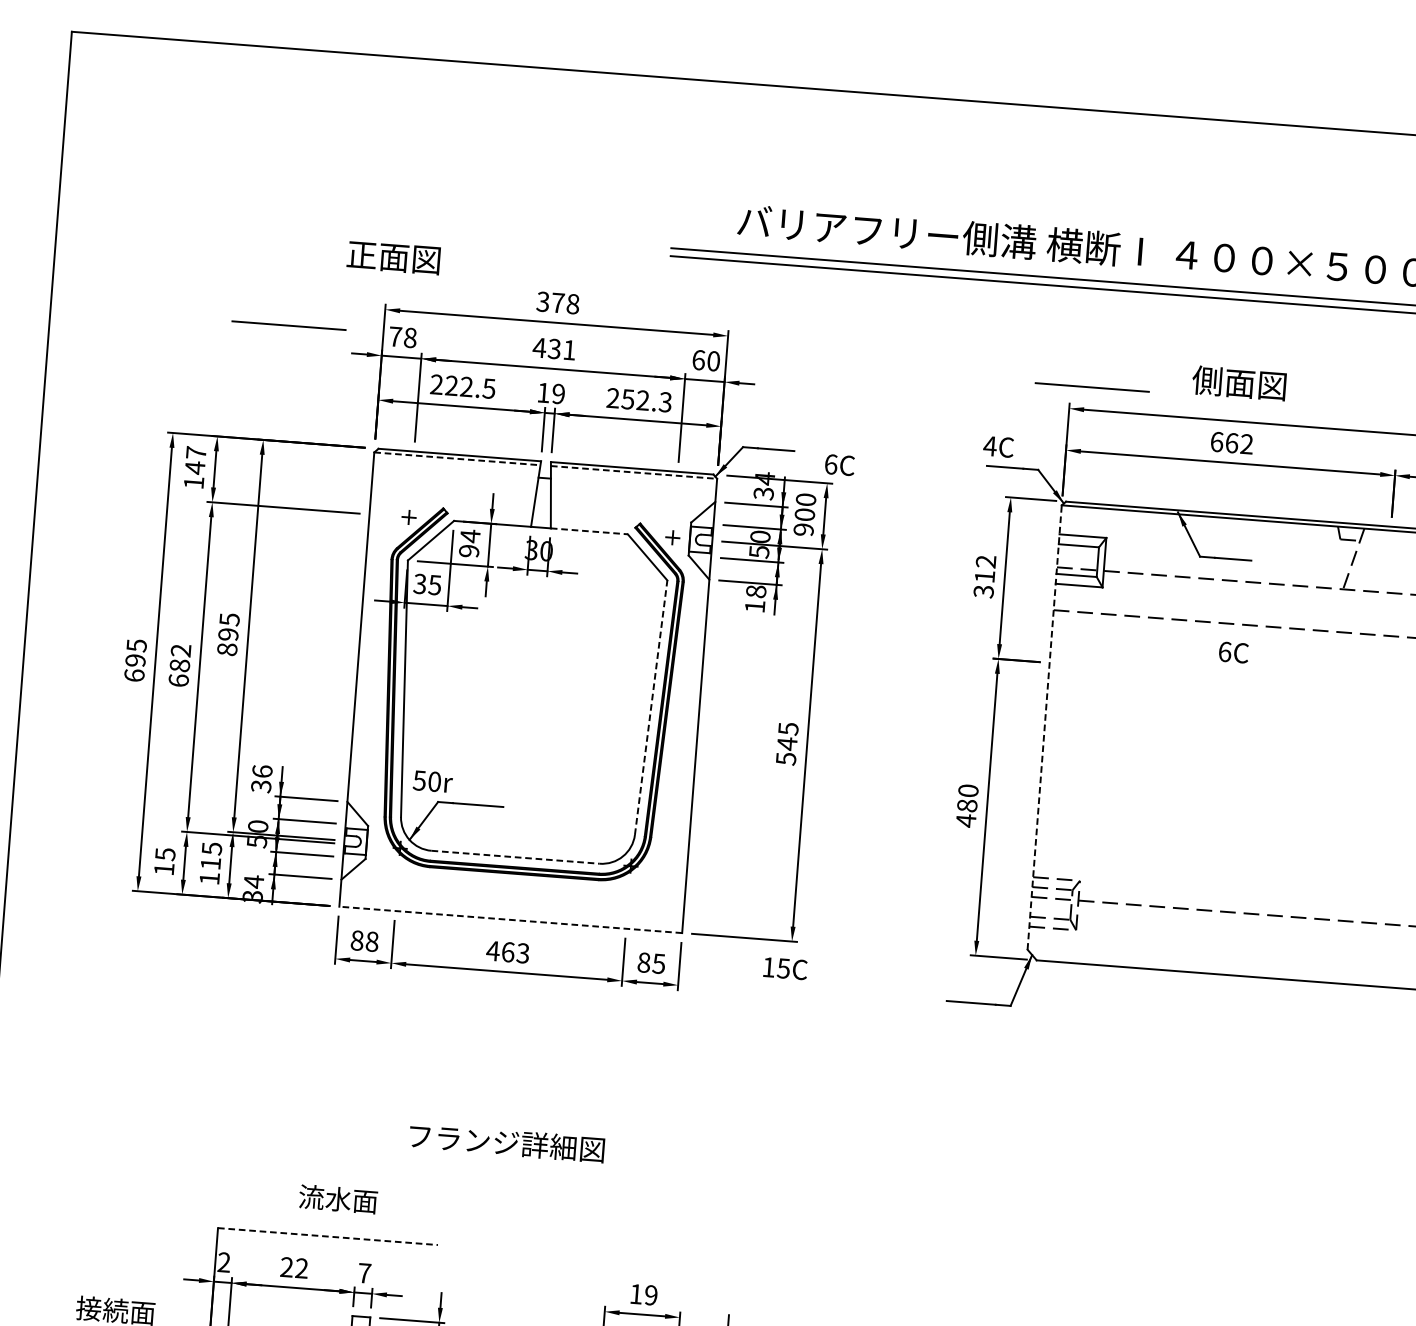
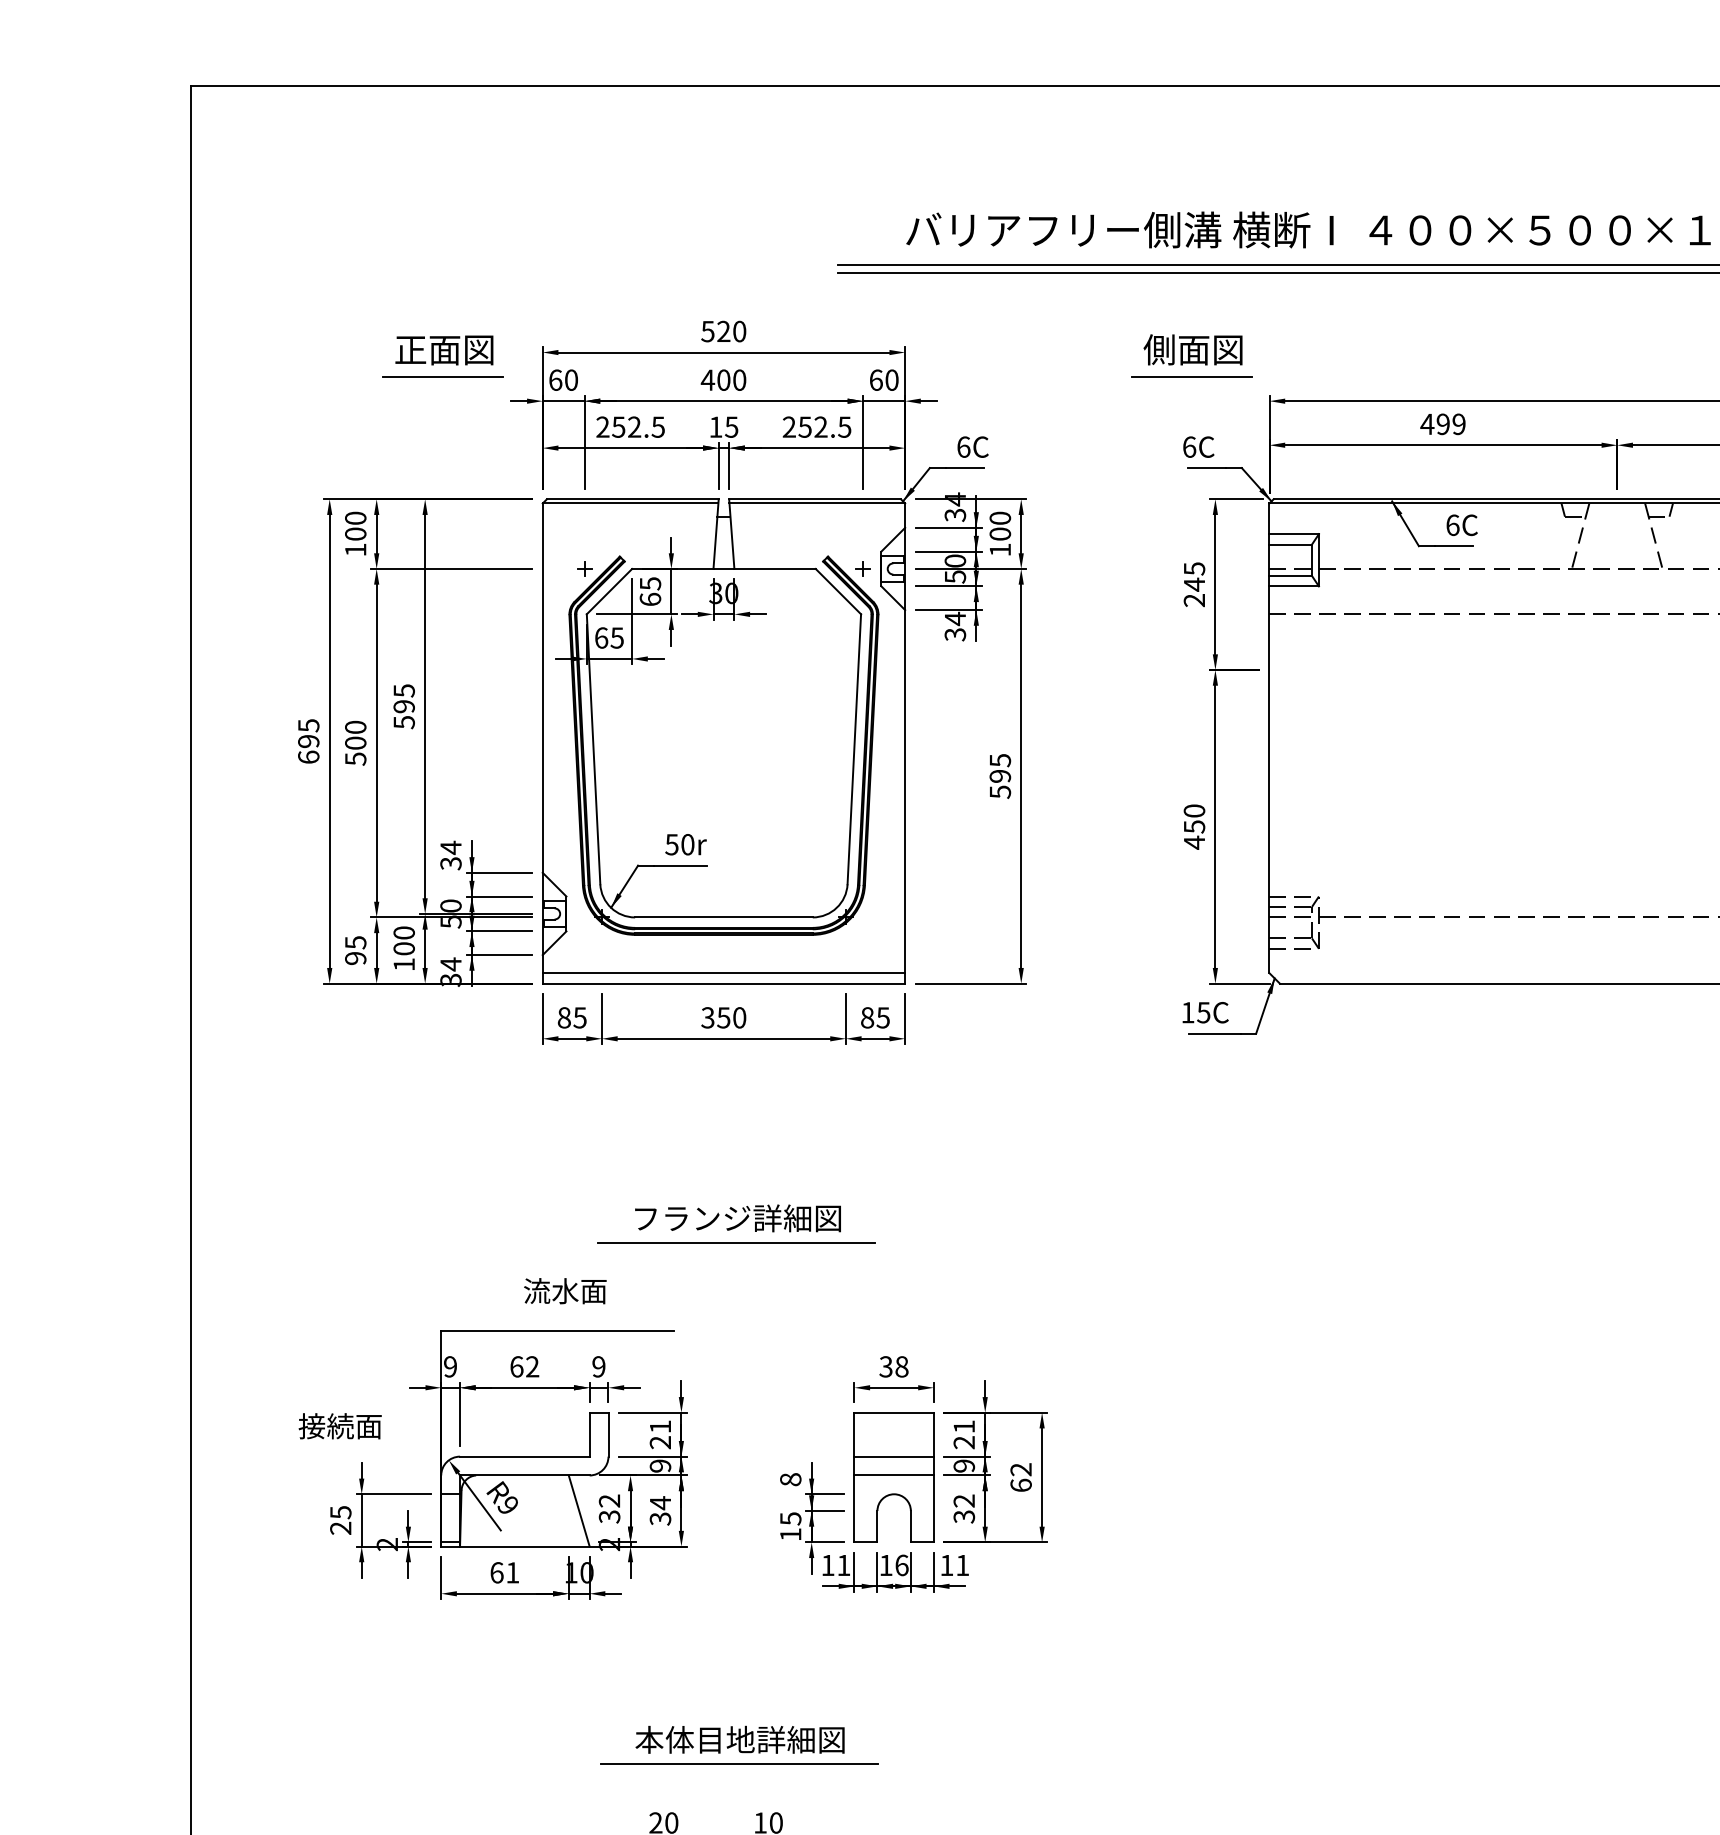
text: (393, 257) -> (444, 350), moved
text: (558, 303) -> (724, 331), 378 -> 520
text: (402, 336) -> (563, 379), 78 -> 60
text: (561, 348) -> (731, 379), 431 -> 400
text: (1238, 382) -> (1192, 349), moved
text: (451, 385) -> (618, 426), 222.5 -> 252.5
line: (1091, 386) -> (1191, 376), moved
text: (558, 393) -> (731, 426), 19 -> 15
text: (665, 401) -> (844, 426), 252.3 -> 252.5
text: (1231, 443) -> (1442, 424), 662 -> 499
text: (990, 445) -> (1189, 446), 4C -> 6C
line: (457, 458) -> (630, 503), dashed -> solid
text: (195, 460) -> (355, 526), 147 -> 100
text: (839, 464) -> (972, 446), moved
line: (634, 472) -> (817, 503), dashed -> solid
text: (803, 529) -> (1000, 549), 900 -> 100
line: (589, 530) -> (775, 568), dashed -> solid
text: (469, 543) -> (650, 591), 94 -> 65
text: (984, 576) -> (1194, 584), 312 -> 245
text: (420, 583) -> (601, 637), 35 -> 65
text: (755, 598) -> (955, 626), 18 -> 34
text: (226, 649) -> (403, 722), 895 -> 595
text: (1233, 652) -> (1461, 525), moved
text: (179, 664) -> (355, 742), 682 -> 500
line: (651, 706) -> (854, 748), dashed -> solid
line: (1044, 727) -> (1269, 738), dashed -> solid
text: (787, 744) -> (1000, 776), 545 -> 595
text: (261, 771) -> (450, 847), 36 -> 34
text: (432, 781) -> (685, 844), moved
text: (967, 805) -> (1194, 826), 480 -> 450
text: (210, 855) -> (403, 940), 115 -> 100
line: (515, 857) -> (723, 917), dashed -> solid
text: (164, 869) -> (355, 958), 15 -> 95
line: (511, 910) -> (723, 973), added
line: (510, 919) -> (723, 983), dashed -> solid
text: (371, 941) -> (579, 1017), 88 -> 85
text: (507, 951) -> (723, 1017), 463 -> 350
text: (785, 968) -> (1205, 1012), moved
line: (503, 1165) -> (736, 1242), added
line: (327, 1236) -> (557, 1331), dashed -> solid
text: (224, 1262) -> (450, 1366), 2 -> 9
text: (286, 1266) -> (516, 1366), 22 -> 62
text: (364, 1272) -> (598, 1366), 7 -> 9
text: (643, 1294) -> (893, 1366), 19 -> 38

